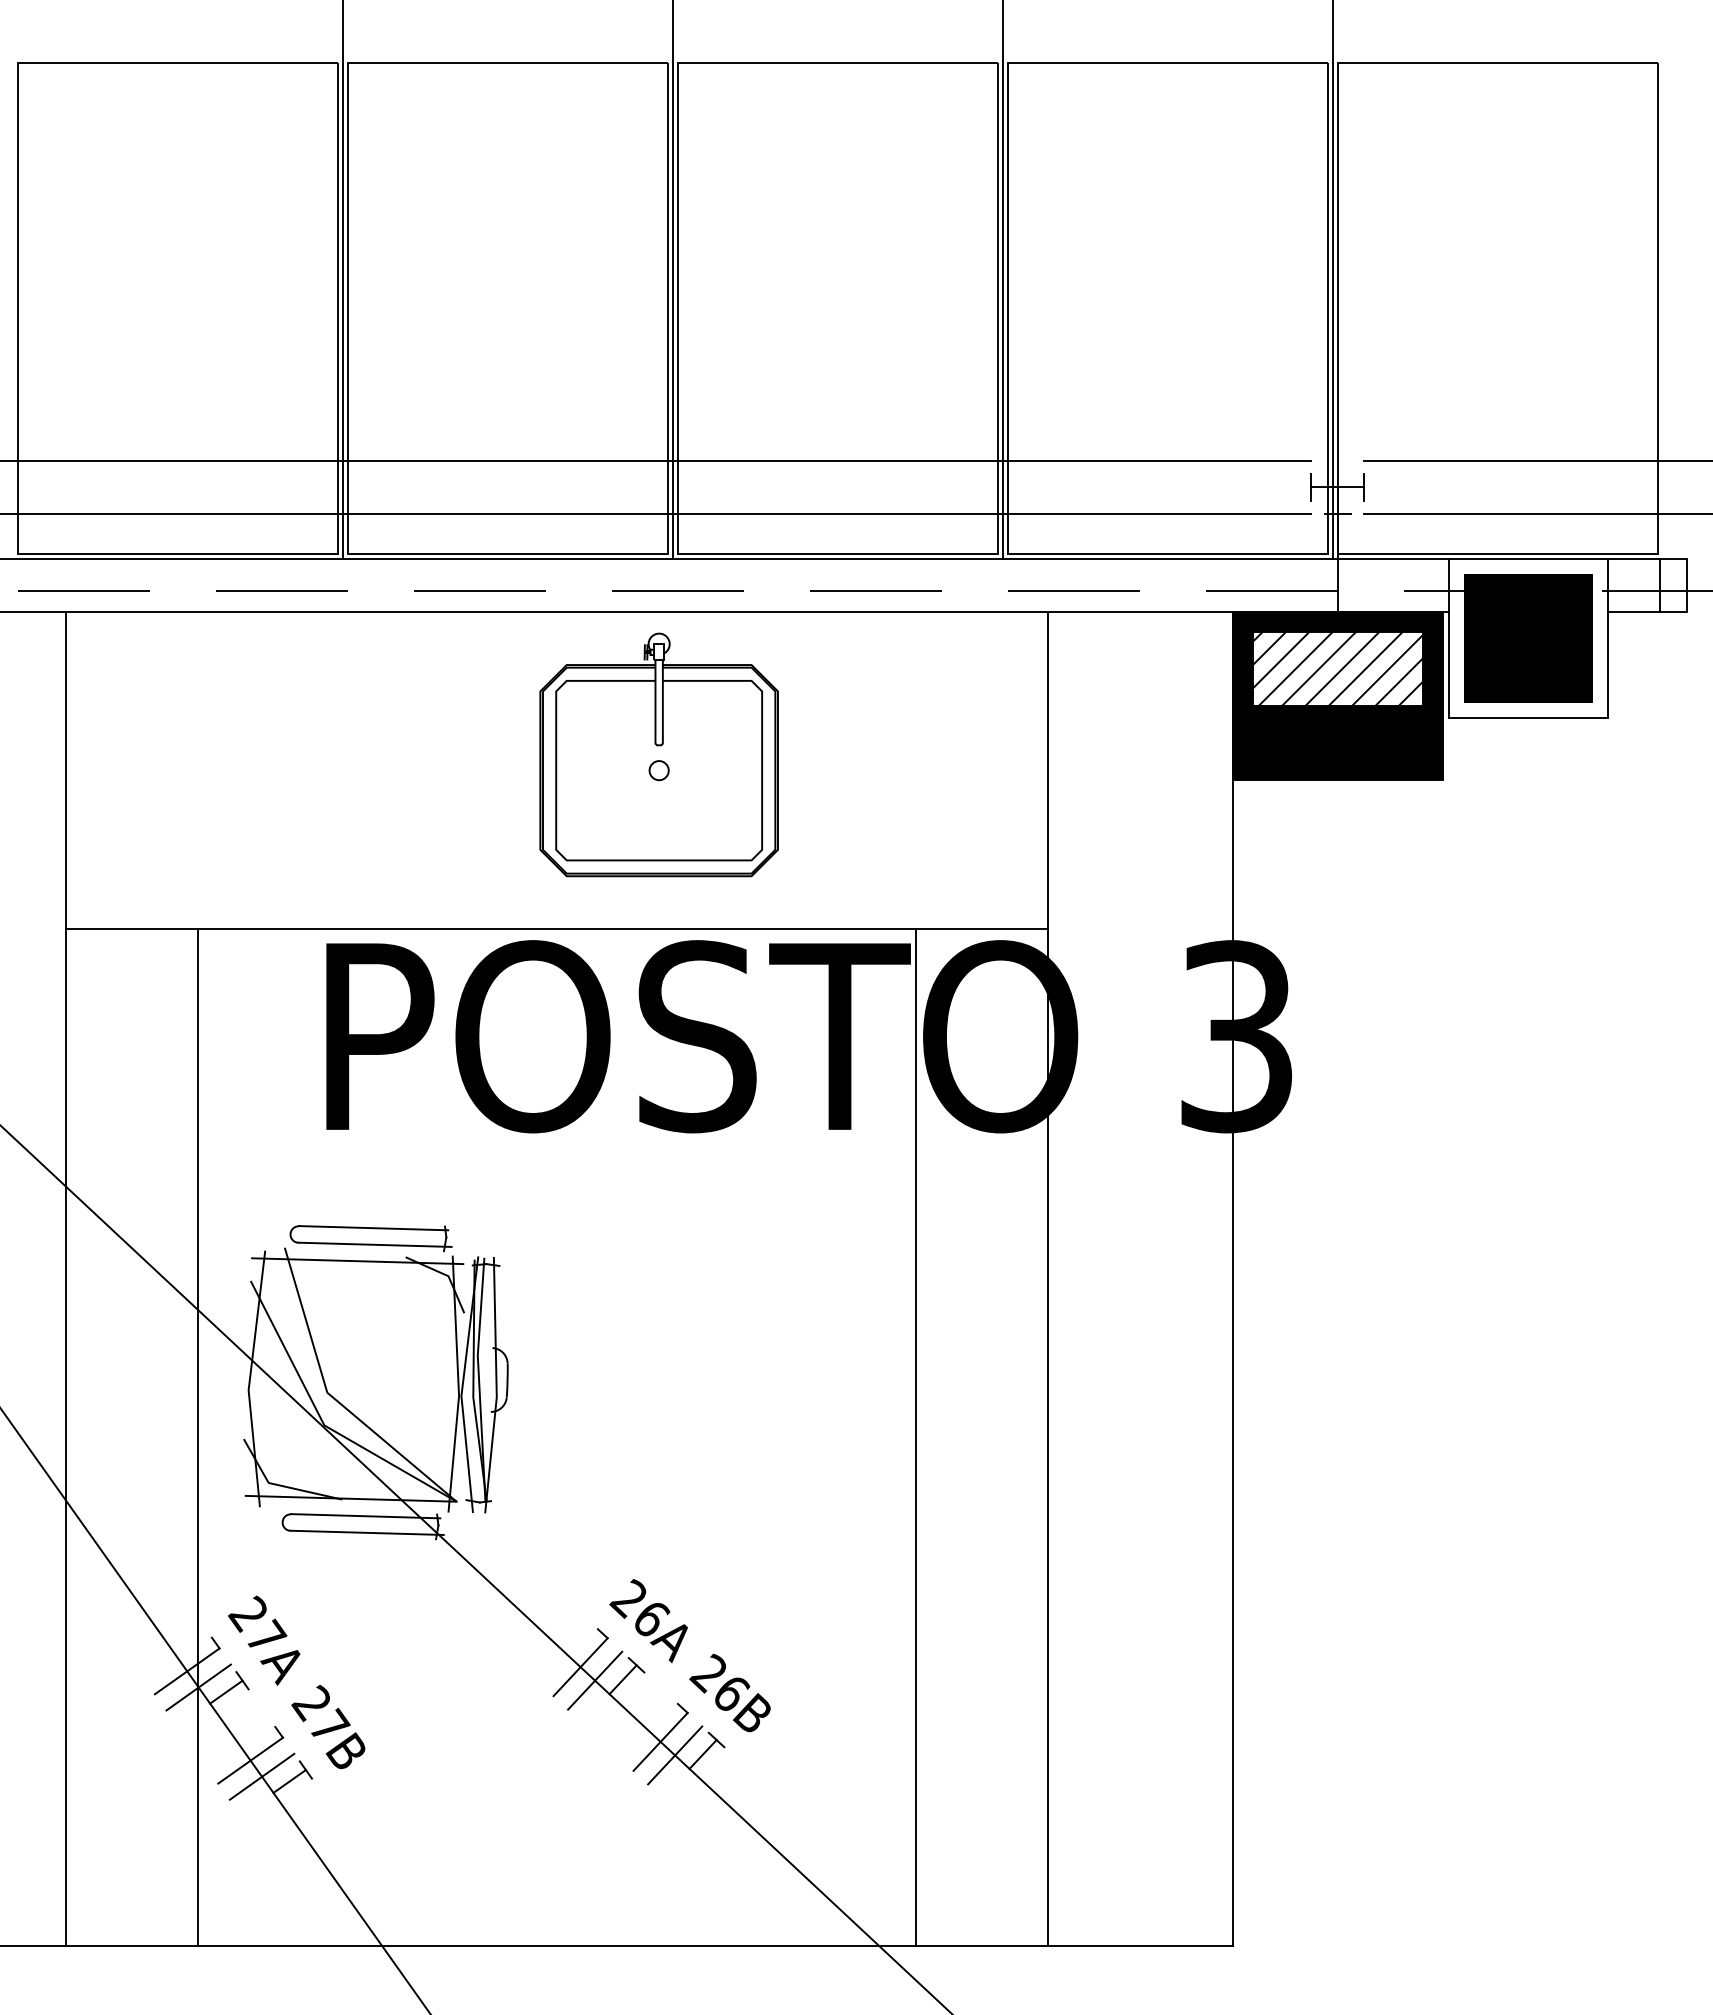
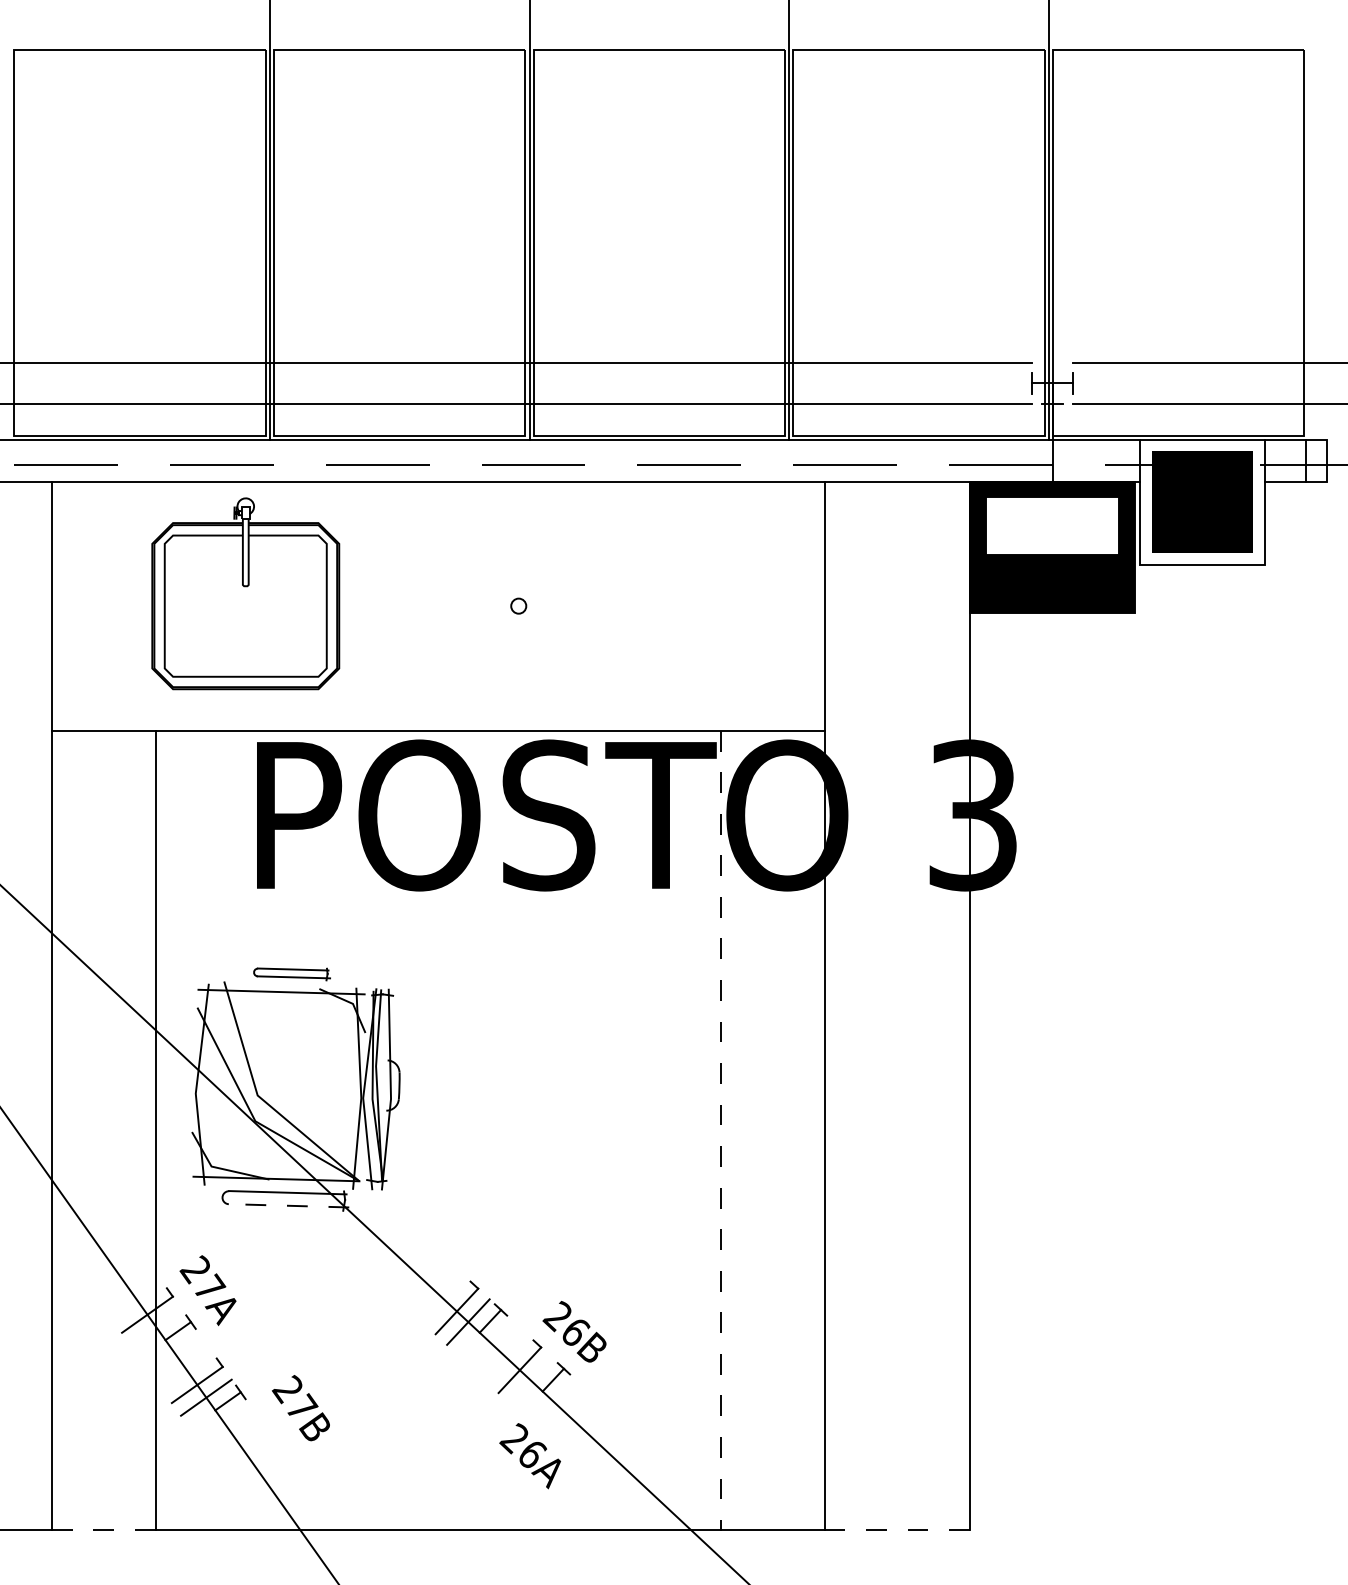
hatch: (1337, 669) -> (1052, 526), removed
part: (658, 754) -> (245, 593), moved
part: (370, 1238) -> (291, 974), size x0.6
line: (915, 1437) -> (720, 1130), solid -> dashed
line: (367, 1532) -> (289, 1205), solid -> dashed
text: (648, 1620) -> (530, 1455), moved
line: (198, 1687) -> (156, 1327), removed
text: (328, 1727) -> (301, 1408), moved
line: (675, 1755) -> (531, 1380), removed
line: (132, 1945) -> (104, 1530), solid -> dashed
line: (1139, 1945) -> (896, 1530), solid -> dashed

